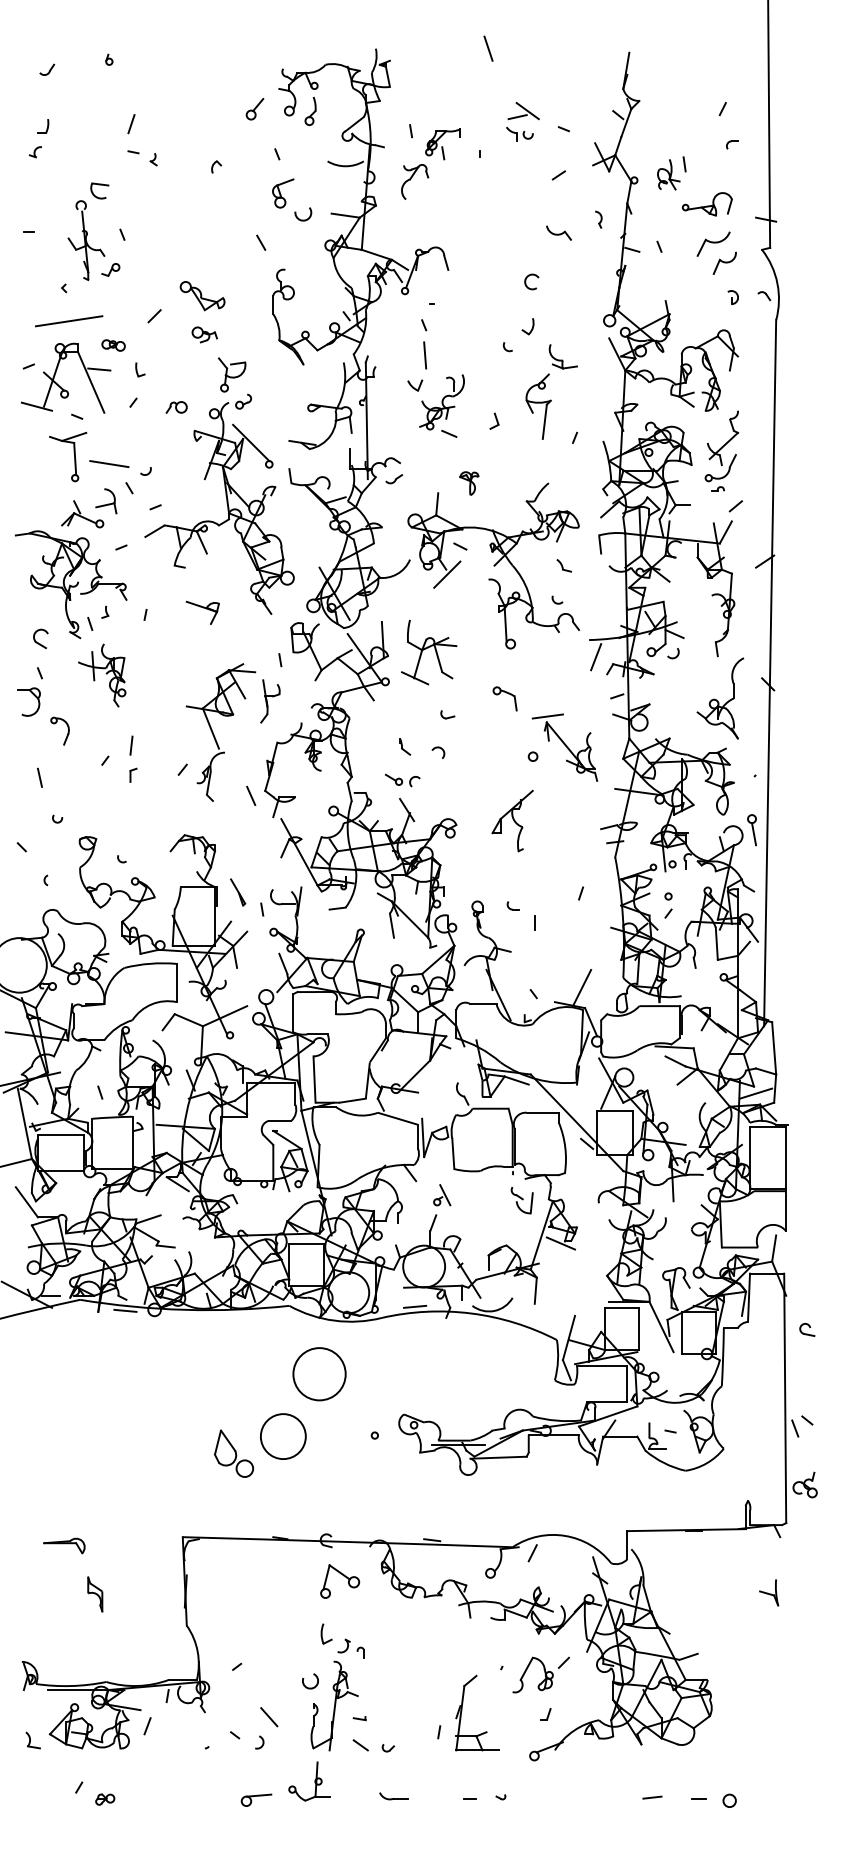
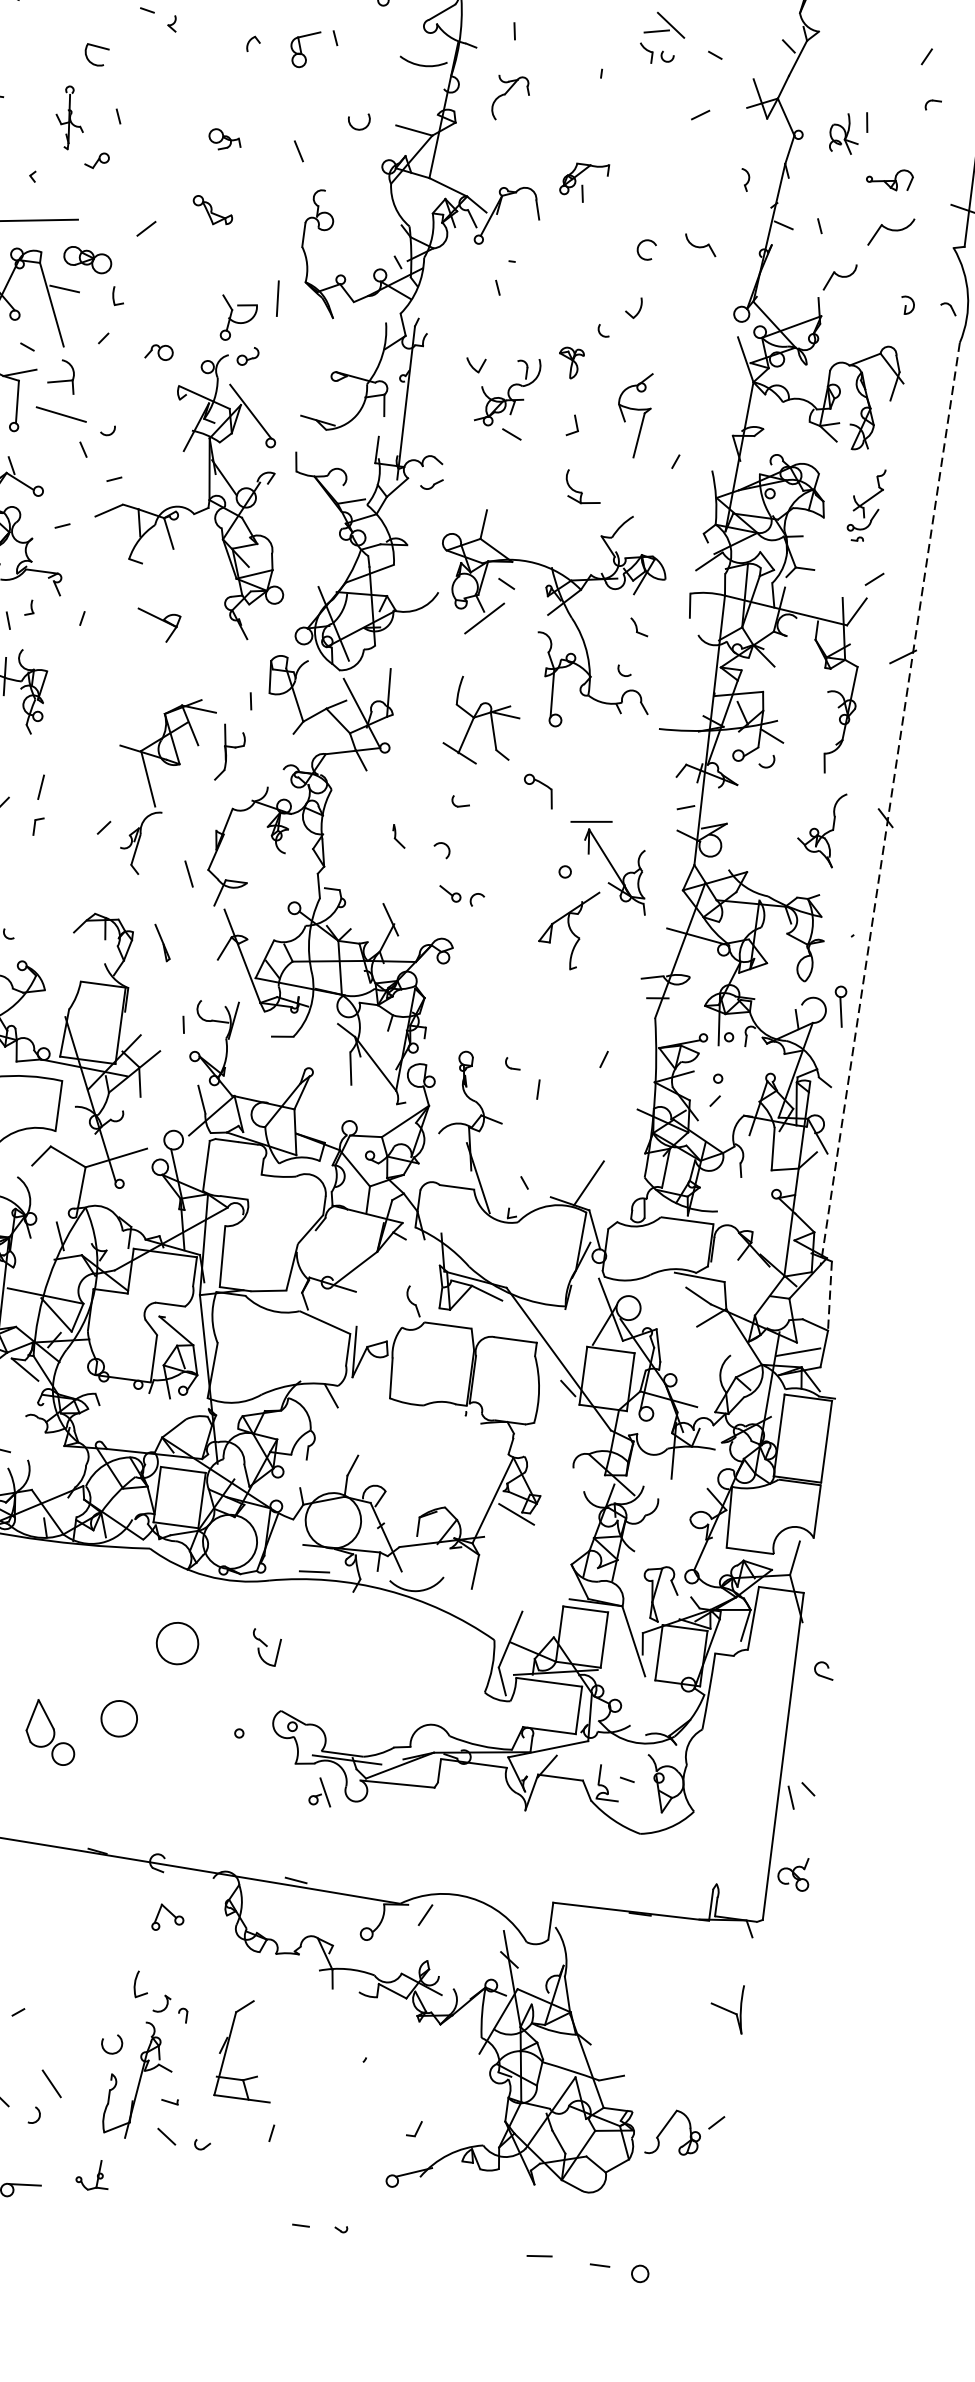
part: (442, 144) -> (583, 182), moved
part: (283, 193) -> (304, 49), moved
part: (706, 204) -> (888, 178), size x0.7
part: (558, 232) -> (700, 244), moved
part: (86, 240) -> (70, 117), size x0.6
part: (724, 262) -> (839, 276), moved
part: (202, 296) -> (212, 211), size x0.7
part: (204, 334) -> (224, 139), moved
part: (113, 345) -> (87, 260), size x1.6
line: (425, 355) -> (278, 298), moved
part: (562, 356) -> (582, 487), moved
part: (721, 450) -> (865, 503), size x0.7
part: (469, 483) -> (570, 363), moved
part: (106, 501) -> (62, 376), moved
part: (429, 652) -> (483, 722), moved
line: (596, 657) -> (665, 753), removed
line: (770, 673) -> (890, 804), solid -> dashed
part: (720, 698) -> (820, 828), size x0.7
part: (402, 780) -> (461, 896), moved
part: (512, 820) -> (567, 927), moved
part: (238, 892) -> (162, 943), moved
line: (774, 1048) -> (830, 1296), solid -> dashed
part: (442, 1195) -> (321, 1792), moved
part: (521, 1200) -> (264, 1647), moved
circle: (319, 1374) -> (177, 1643), size x0.6
circle: (282, 1436) -> (118, 1718), size x0.6
part: (340, 1581) -> (168, 1918), size x0.6
part: (769, 1592) -> (728, 2007), size x1.4
part: (540, 1674) -> (683, 2133), moved
part: (462, 1711) -> (229, 2045), moved
part: (309, 1781) -> (93, 2175), size x0.6
part: (393, 1796) -> (200, 2209), removed

